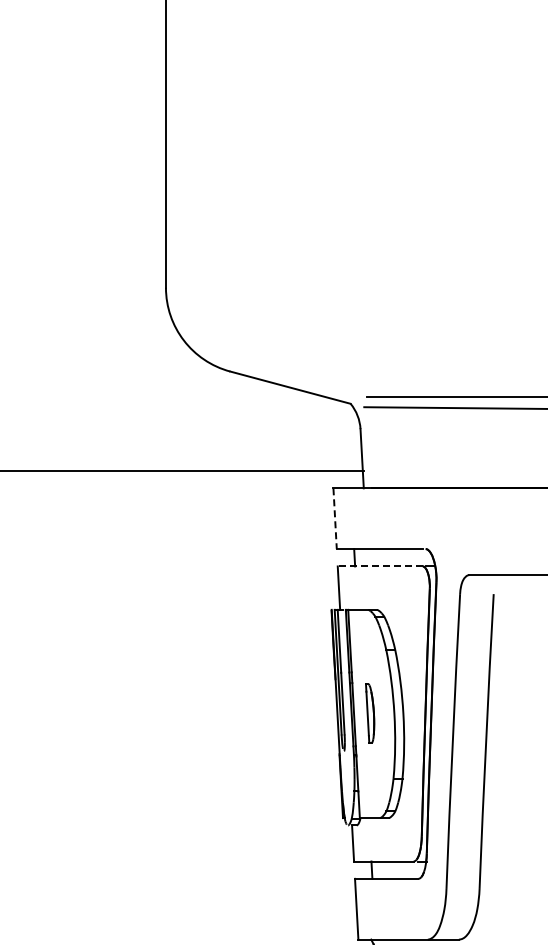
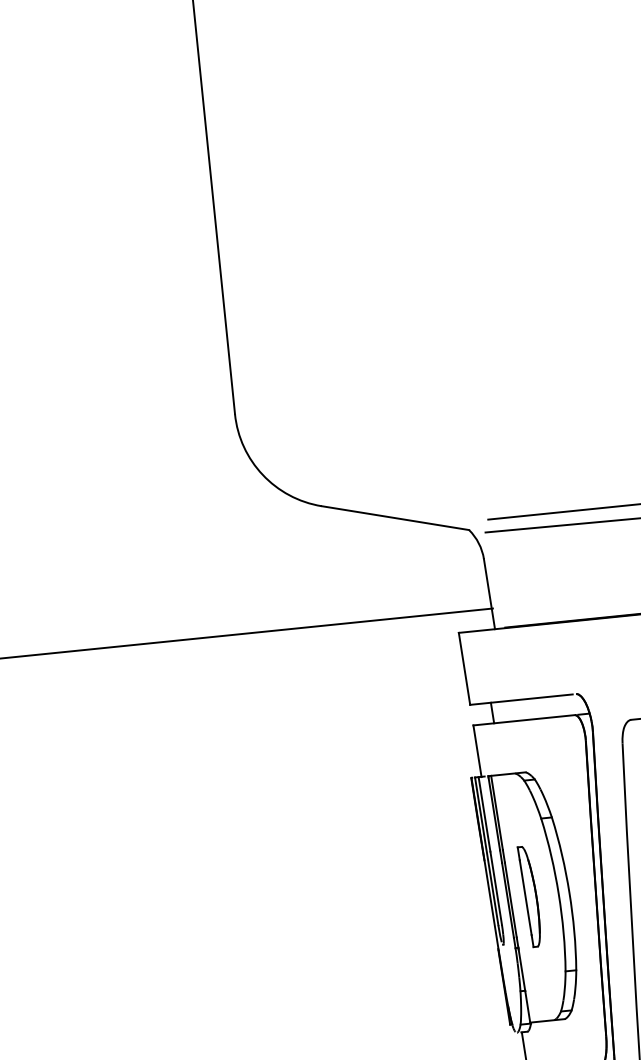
line: (335, 519) -> (465, 669), dashed -> solid
line: (380, 566) -> (524, 720), dashed -> solid
part: (369, 713) -> (529, 896), size x1.43

